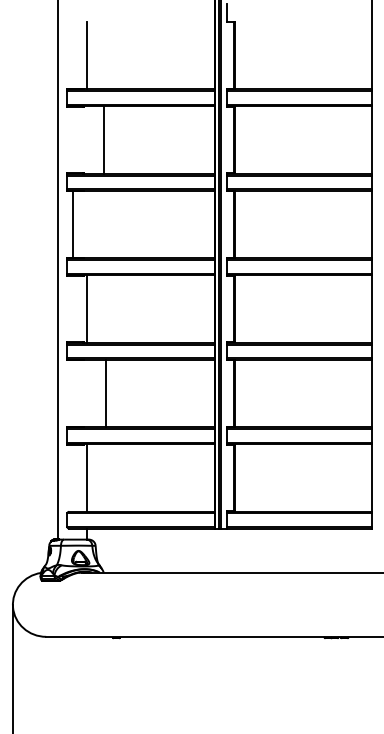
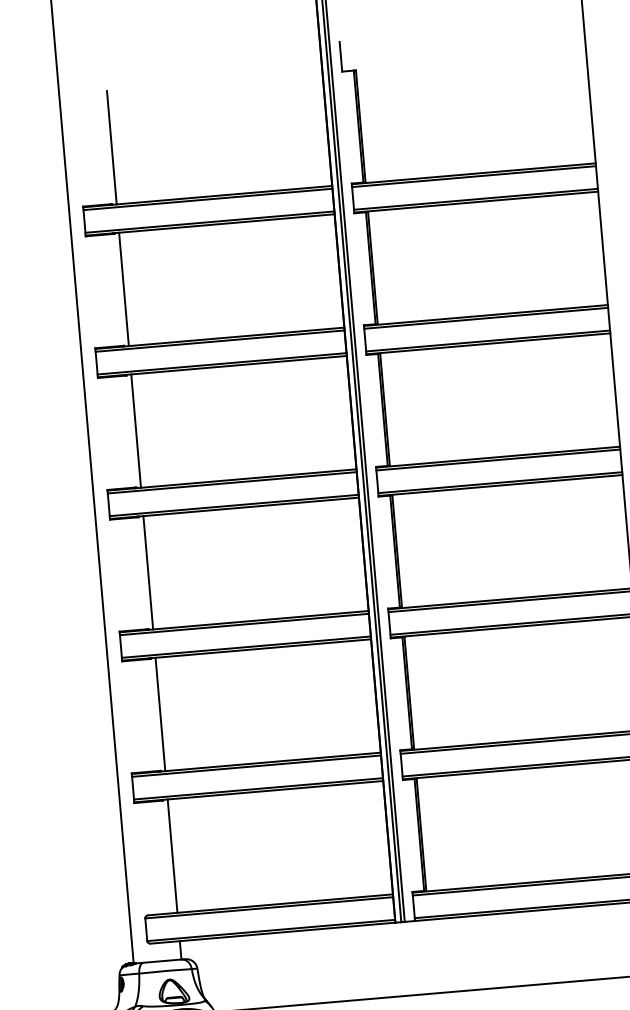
line: (103, 139) -> (123, 288), moved
line: (72, 224) -> (135, 431), moved
line: (105, 393) -> (160, 714), moved

